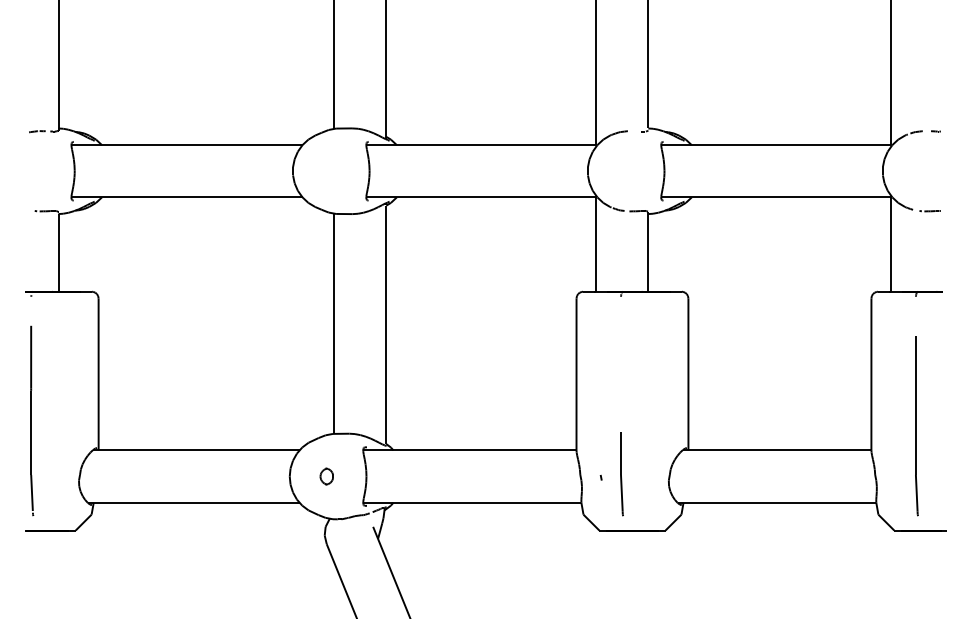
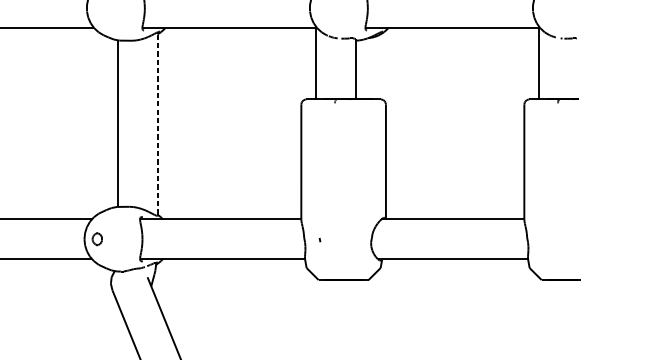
line: (386, 324) -> (157, 124), solid -> dashed
part: (916, 426) -> (558, 201), removed
line: (621, 474) -> (335, 237), removed
part: (326, 476) -> (97, 239), moved

